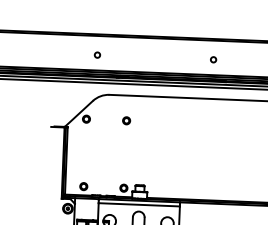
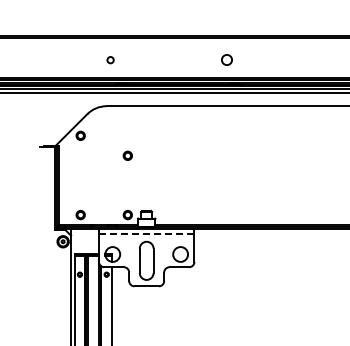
circle: (97, 55) -> (110, 60), moved
circle: (213, 60) -> (226, 60), size x1.6
part: (126, 120) -> (127, 155), moved
line: (139, 204) -> (146, 233), solid -> dashed

